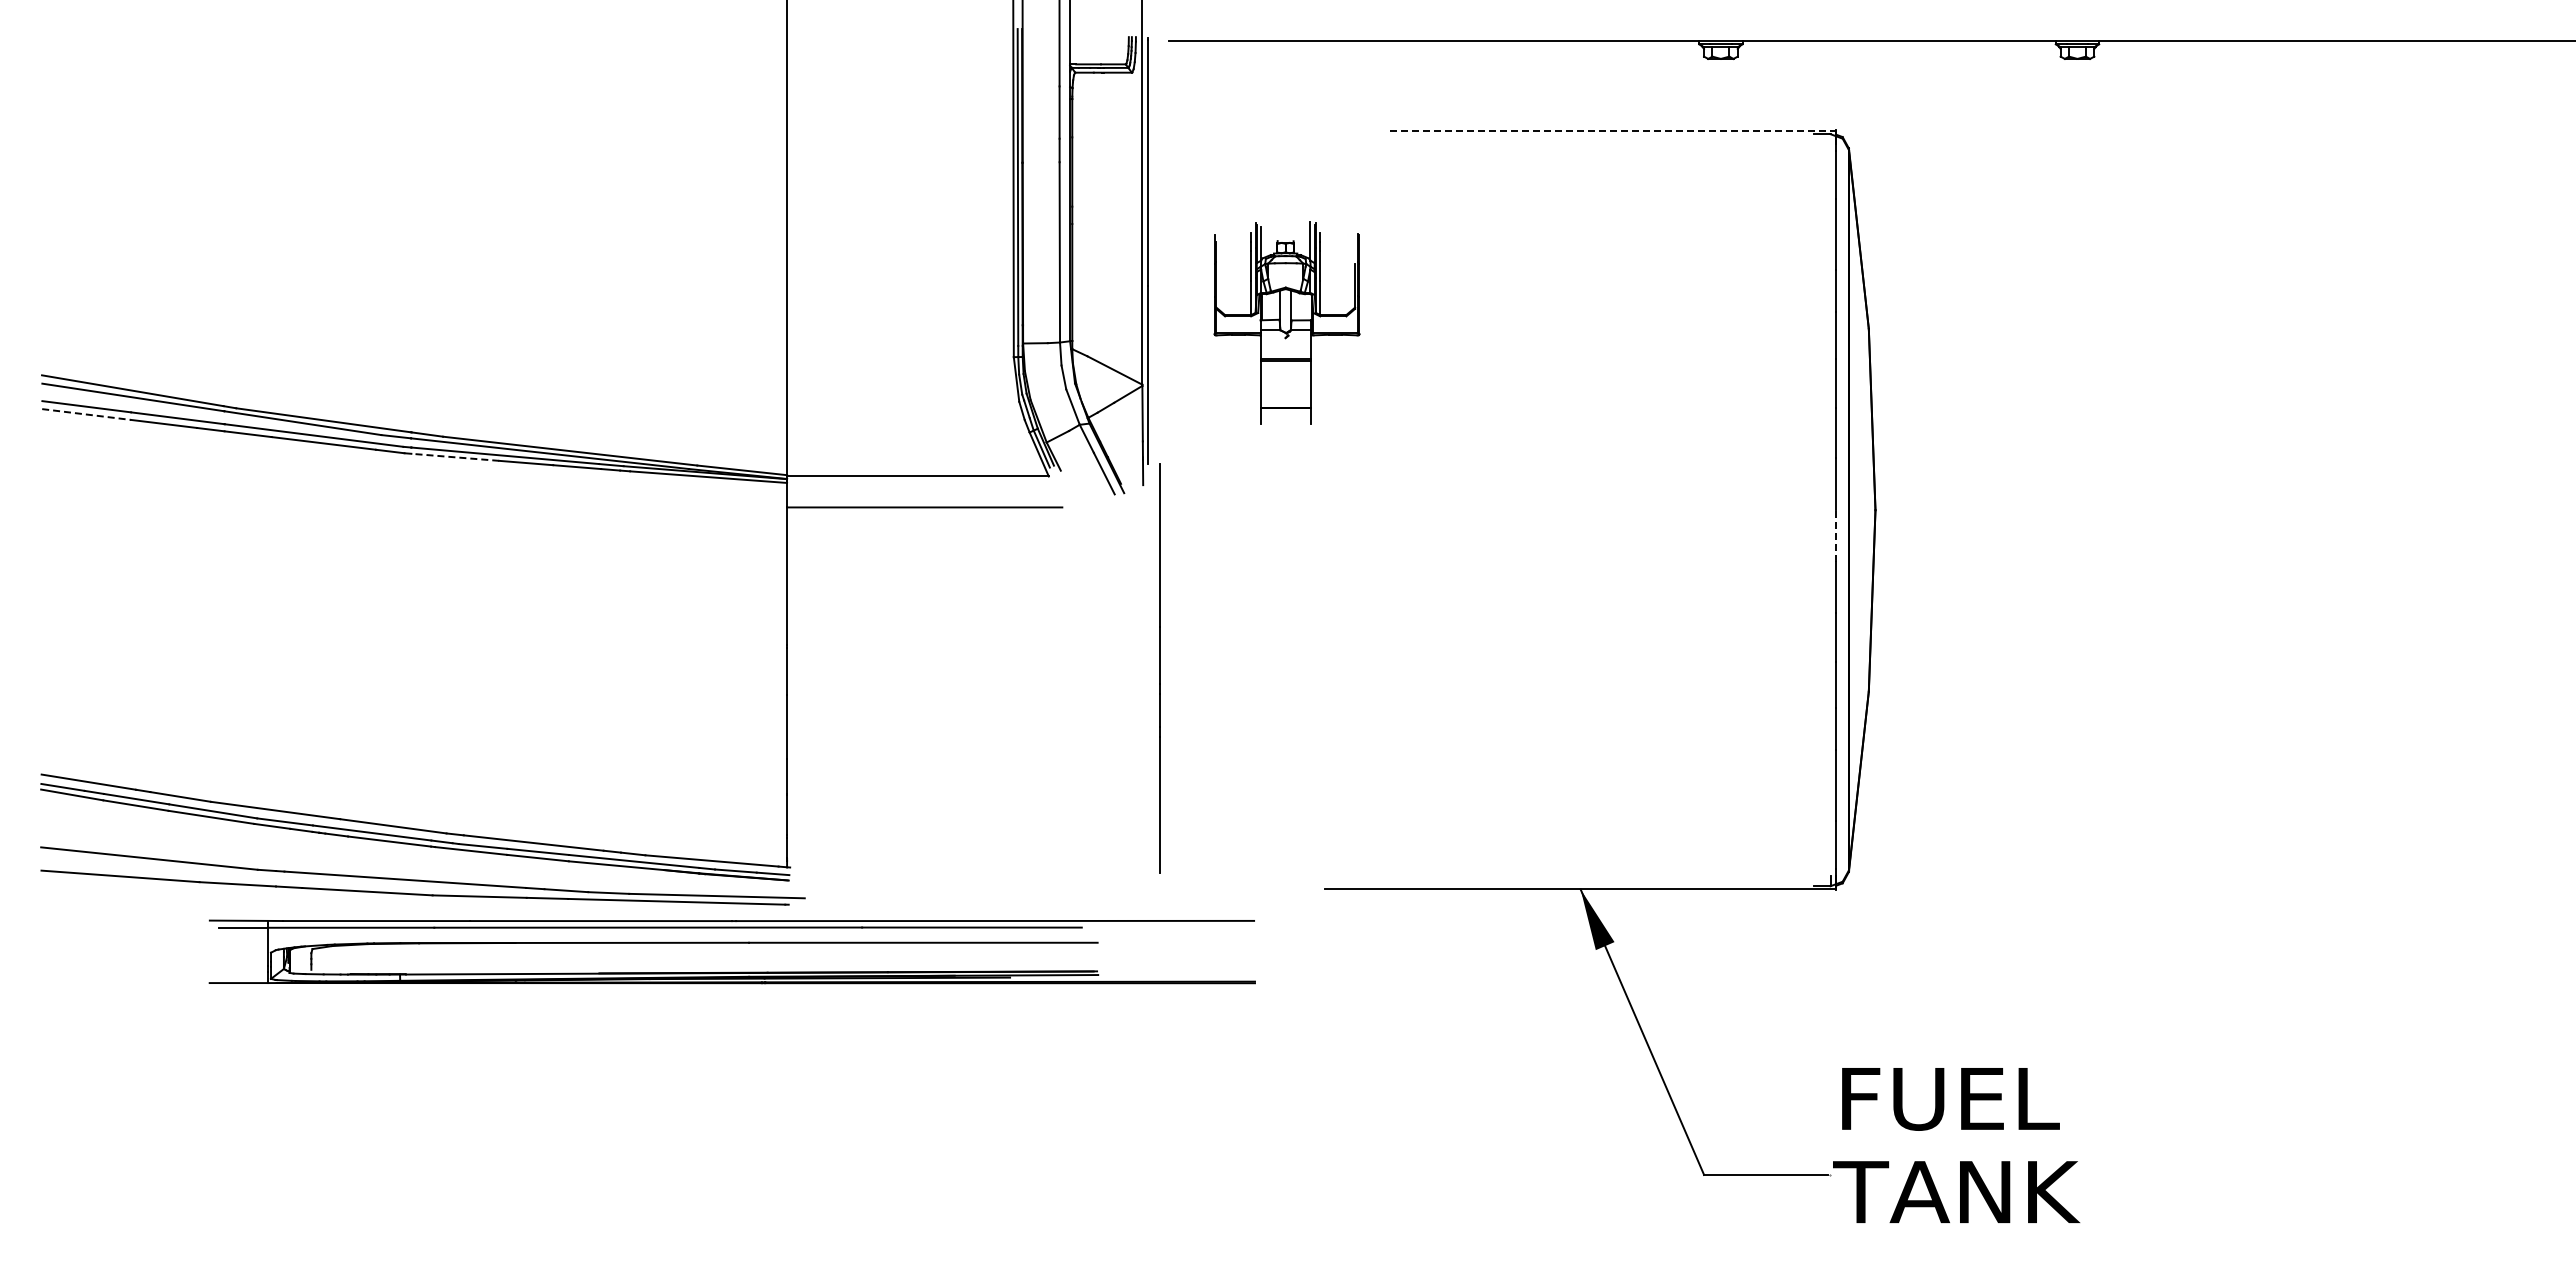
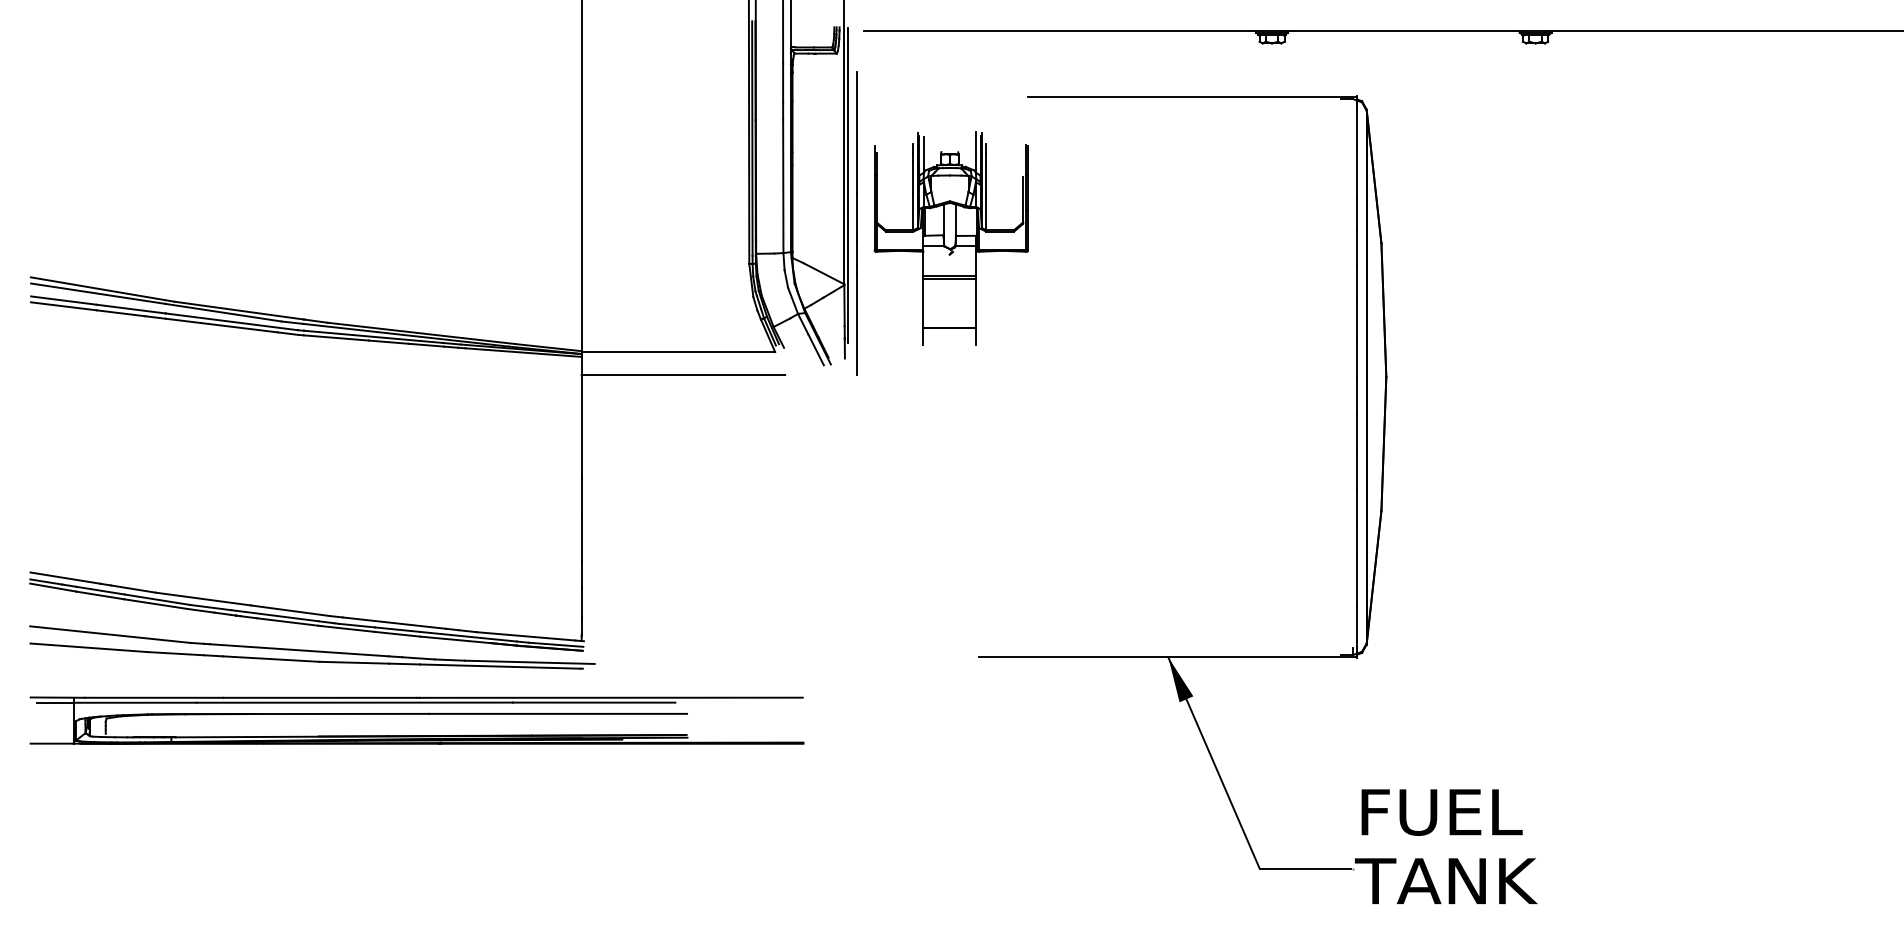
line: (1613, 131) -> (1192, 97), dashed -> solid
part: (1286, 322) -> (950, 238), size x1.43
line: (86, 414) -> (63, 306), dashed -> solid
line: (454, 457) -> (335, 338), dashed -> solid
line: (1836, 536) -> (1357, 396), dashed -> solid
line: (1159, 668) -> (856, 223), moved
part: (731, 943) -> (416, 714), moved

